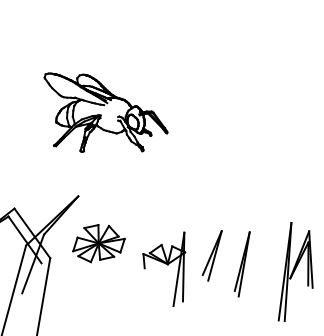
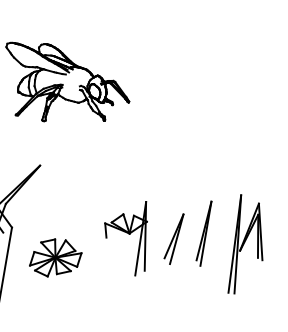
part: (98, 243) -> (55, 257), moved
part: (211, 255) -> (173, 238), moved
part: (295, 271) -> (245, 243), moved

